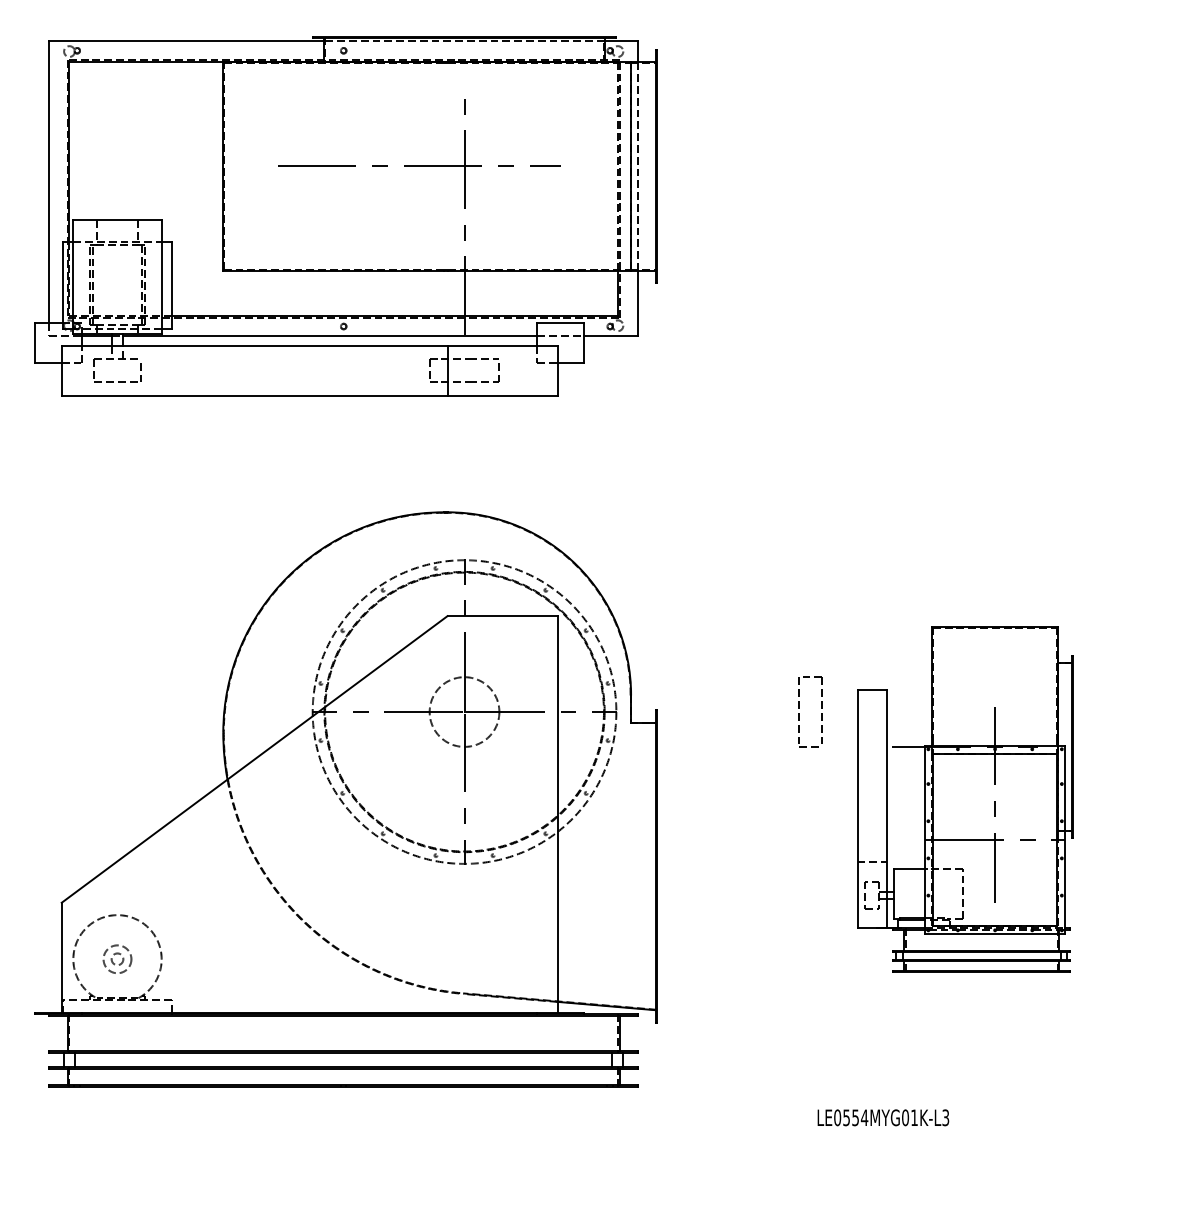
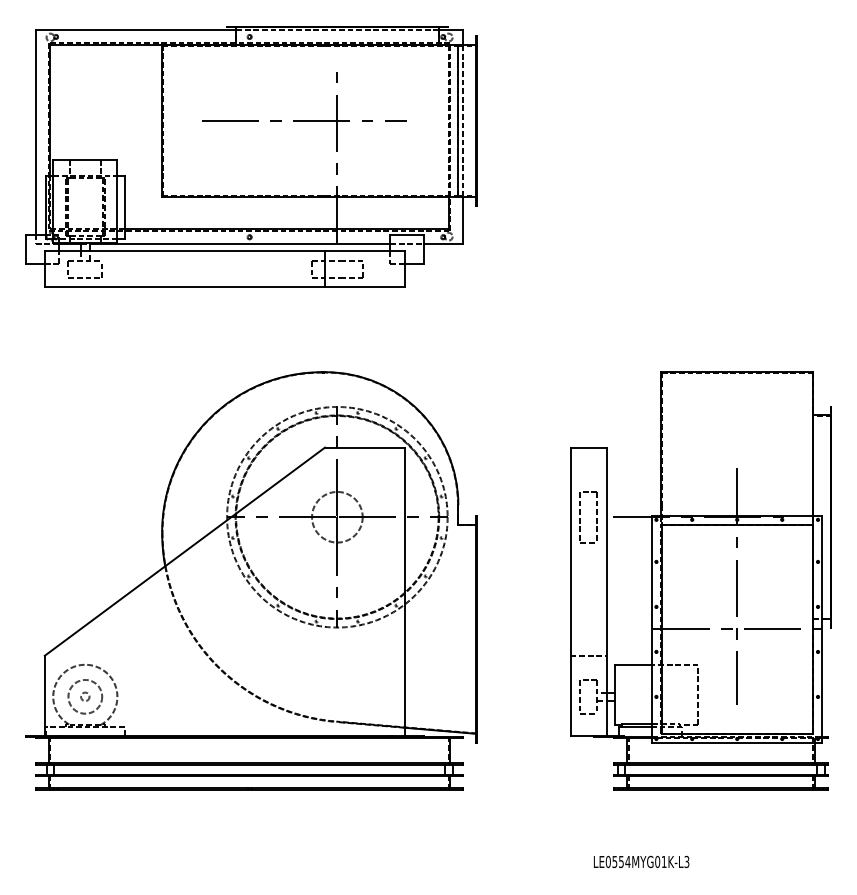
part: (964, 799) -> (700, 580), size x1.67
circle: (117, 958) -> (85, 696), size x1.67
text: (883, 1117) -> (641, 861), moved

